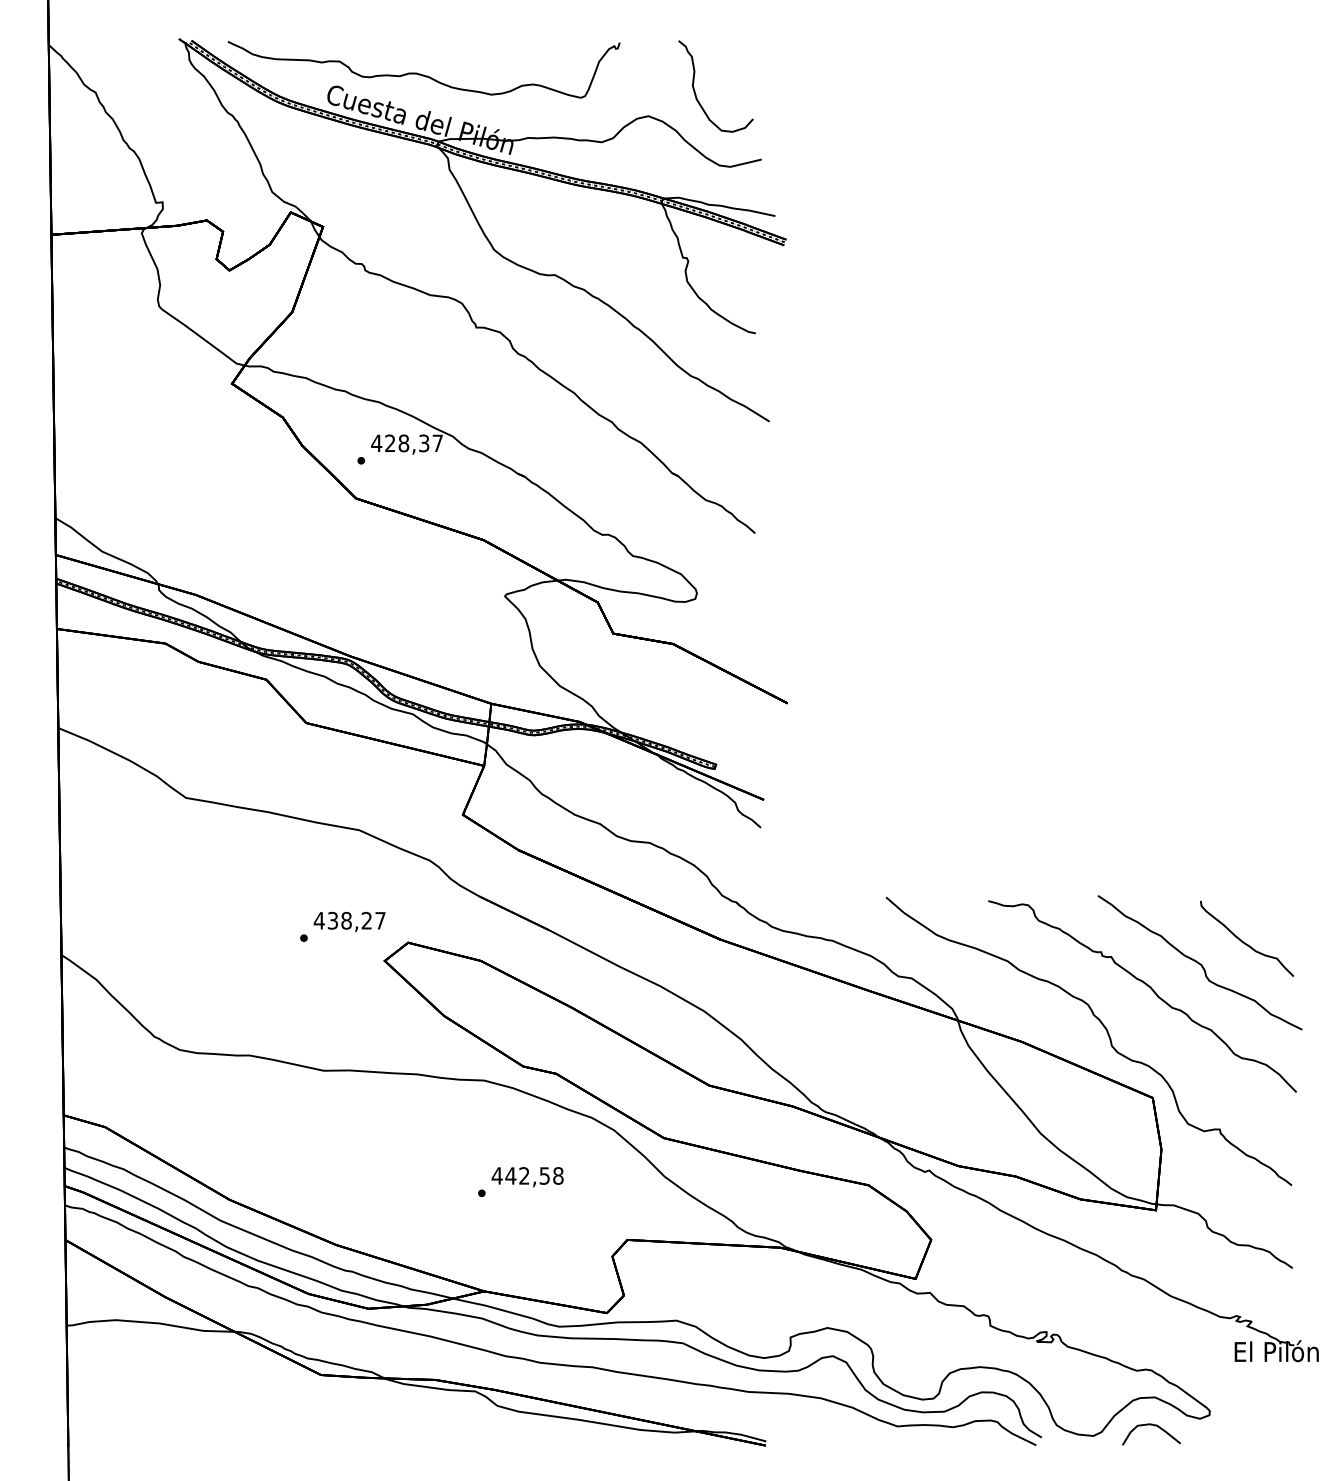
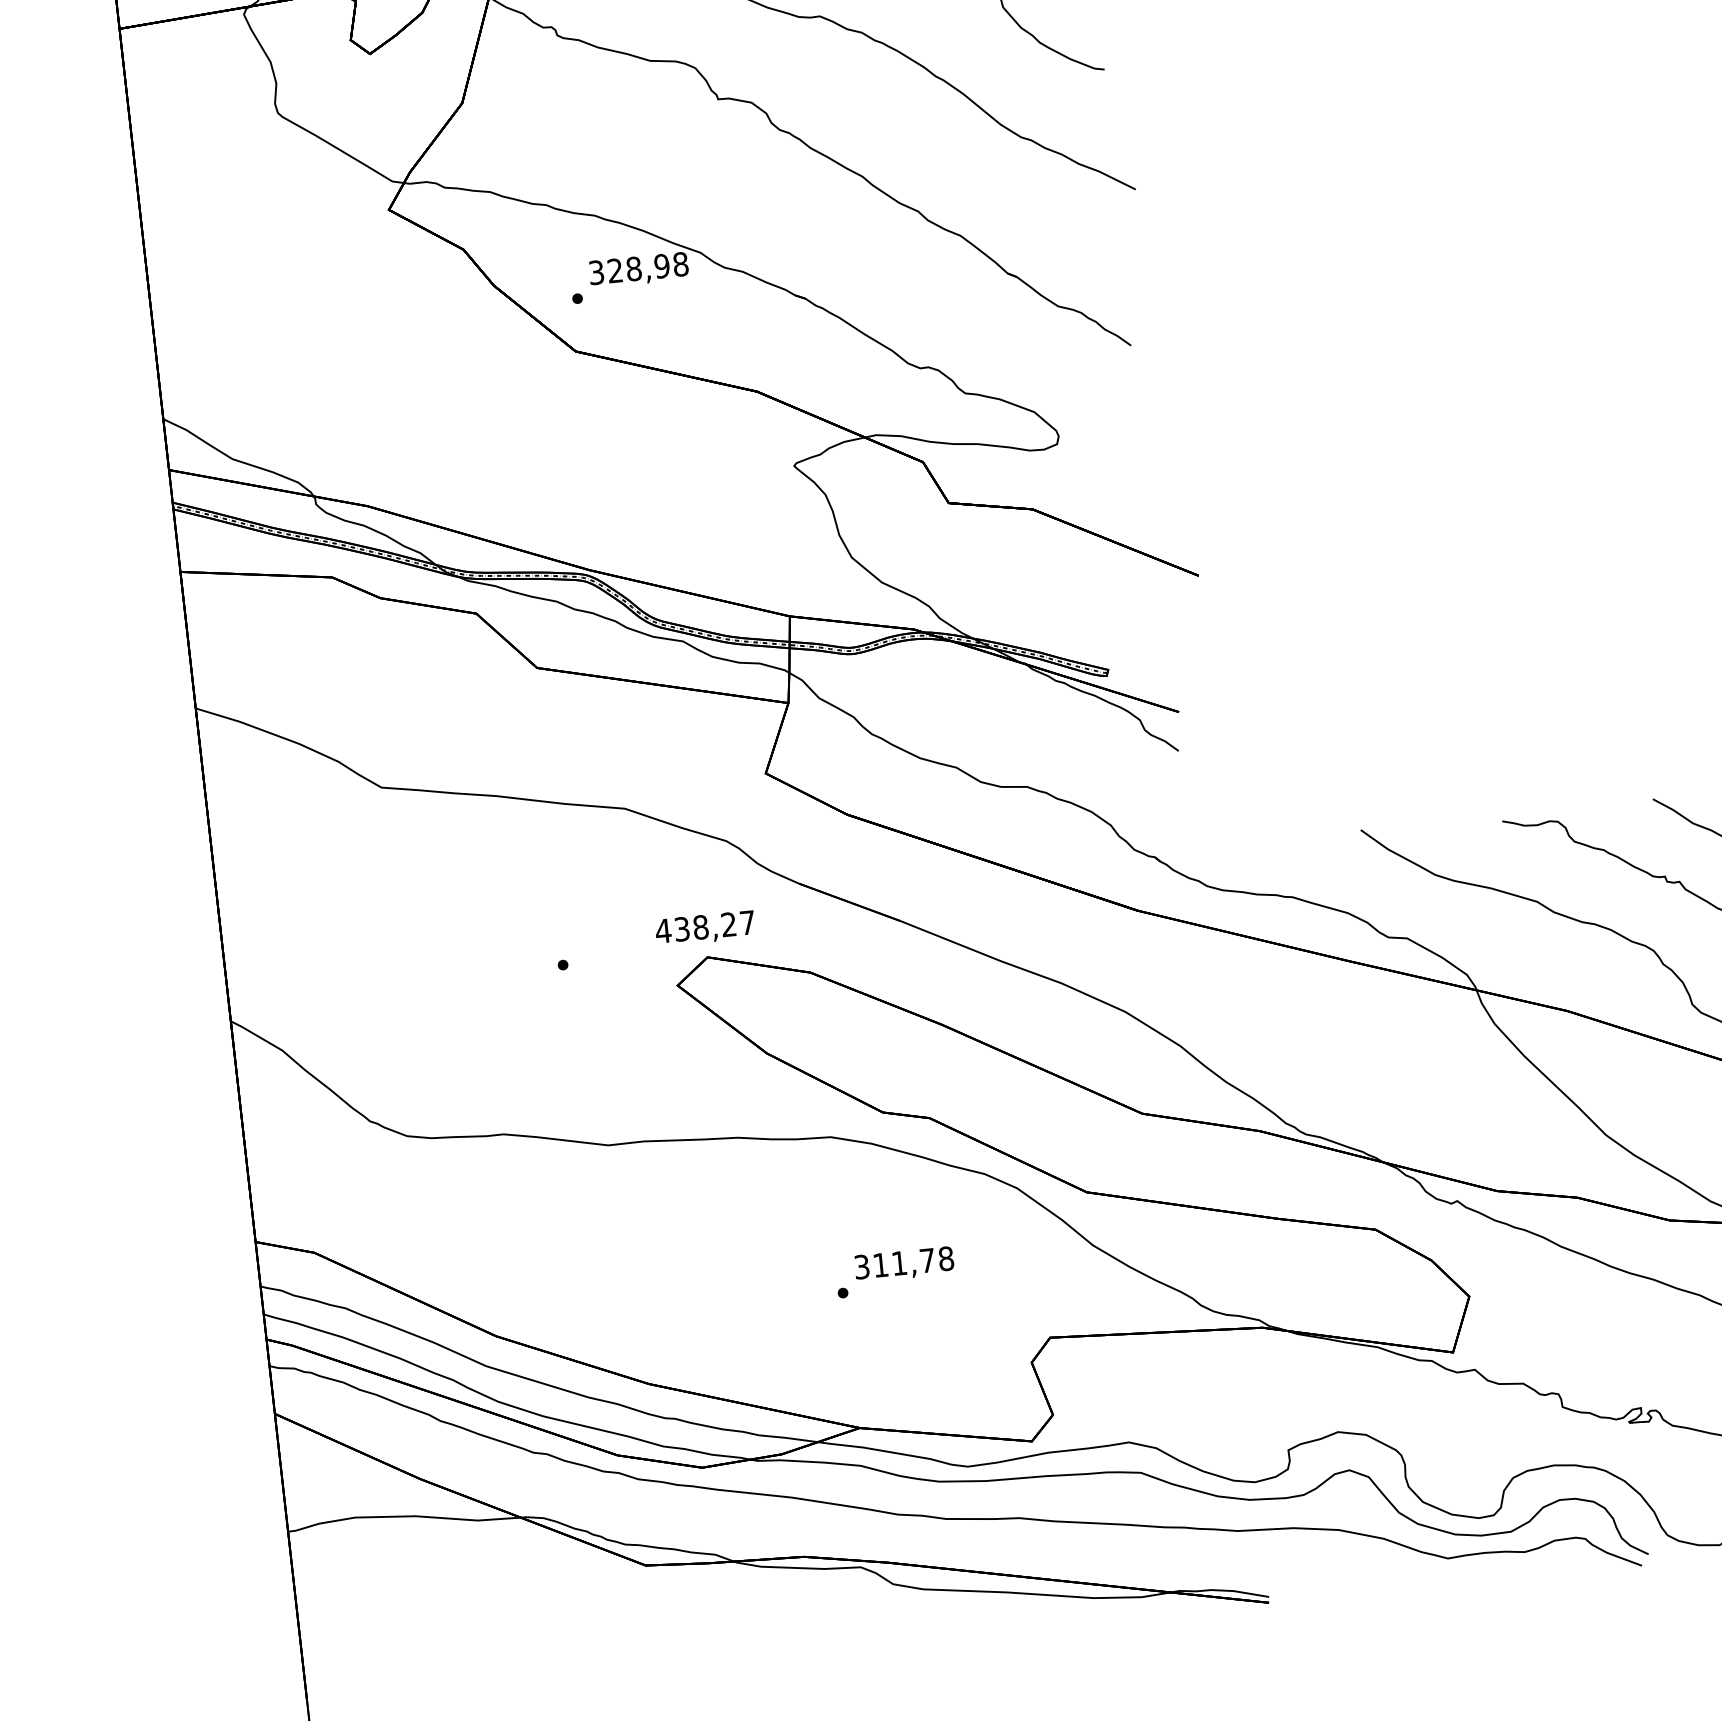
text: (407, 443) -> (639, 268), 428,37 -> 328,98
text: (349, 921) -> (705, 927), moved
text: (520, 1175) -> (893, 1263), 442,58 -> 311,78

